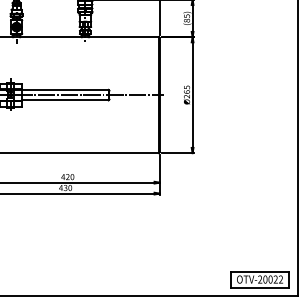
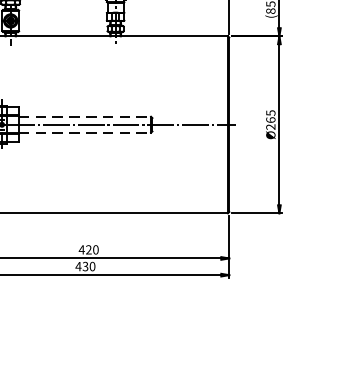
line: (65, 89) -> (85, 116), solid -> dashed
line: (65, 100) -> (85, 132), solid -> dashed

